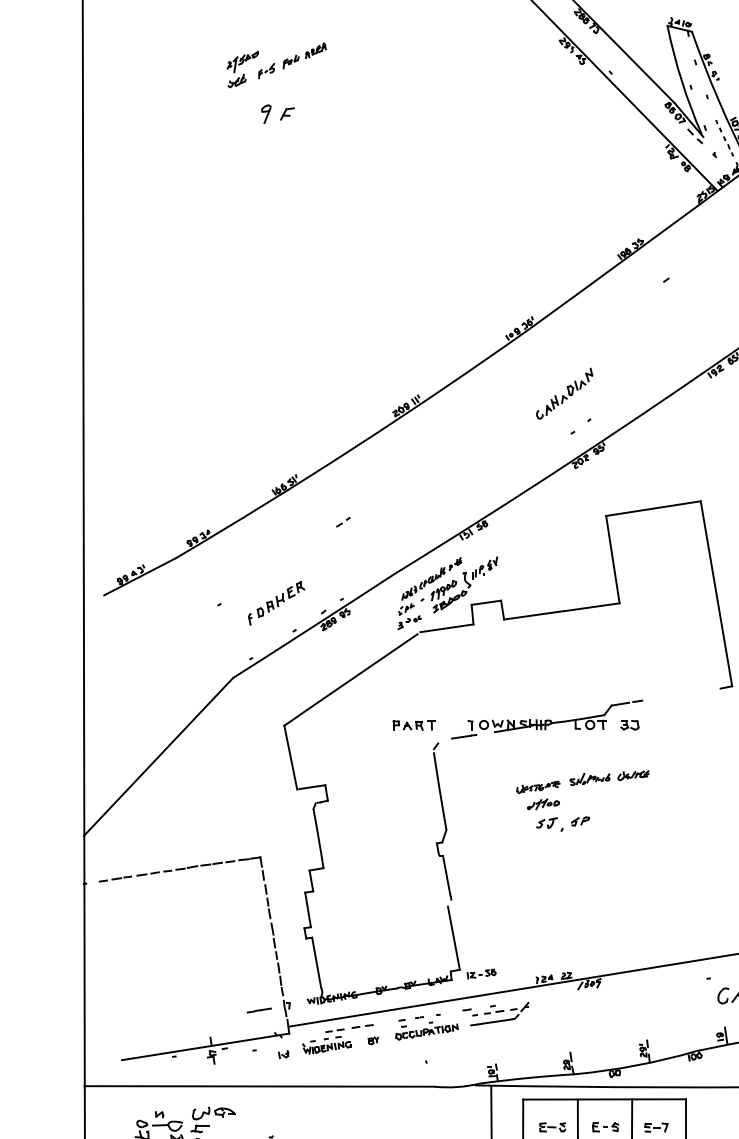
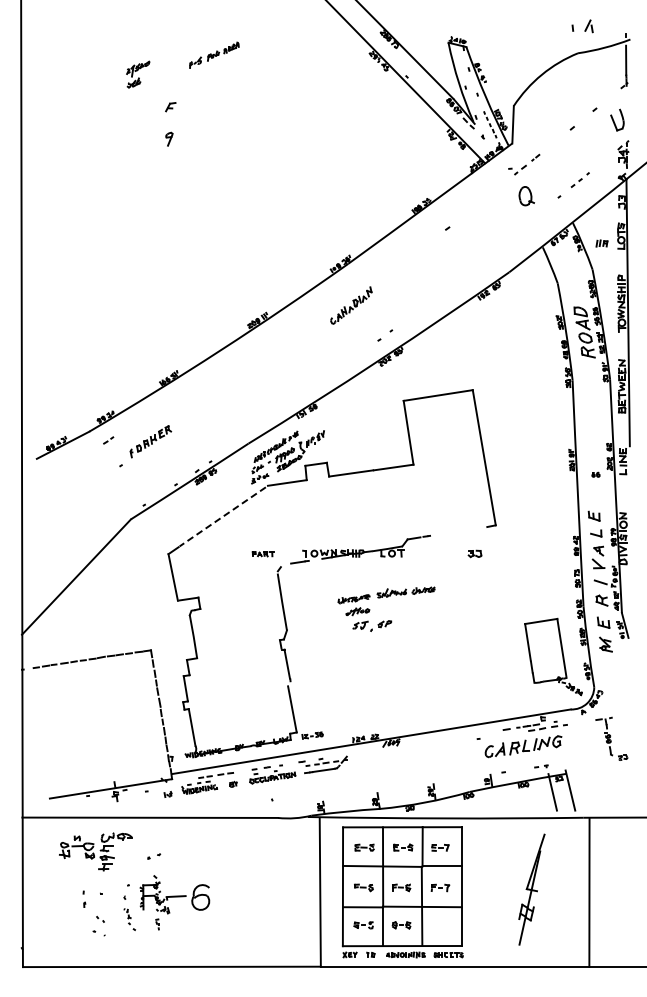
part: (292, 59) -> (214, 54), moved
part: (266, 113) -> (169, 138), moved
part: (564, 393) -> (351, 305), moved
part: (343, 522) -> (108, 440), moved
part: (276, 603) -> (150, 441), moved
line: (358, 675) -> (222, 517), solid -> dashed
part: (629, 724) -> (474, 553), moved
part: (412, 726) -> (262, 554), size x0.7
line: (258, 1010) -> (149, 762), removed

